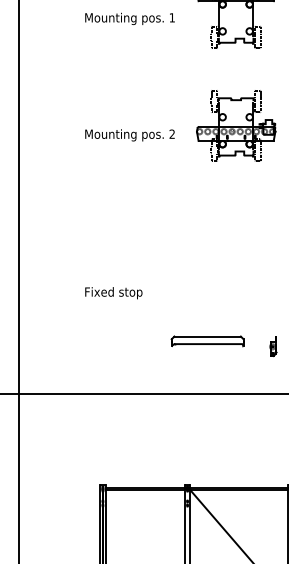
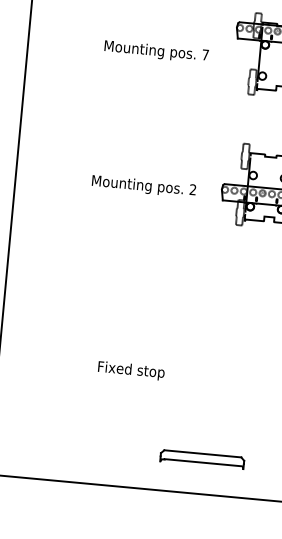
text: (171, 17) -> (204, 54), 1 -> 7
text: (113, 293) -> (130, 371), moved
part: (207, 341) -> (202, 459), moved

